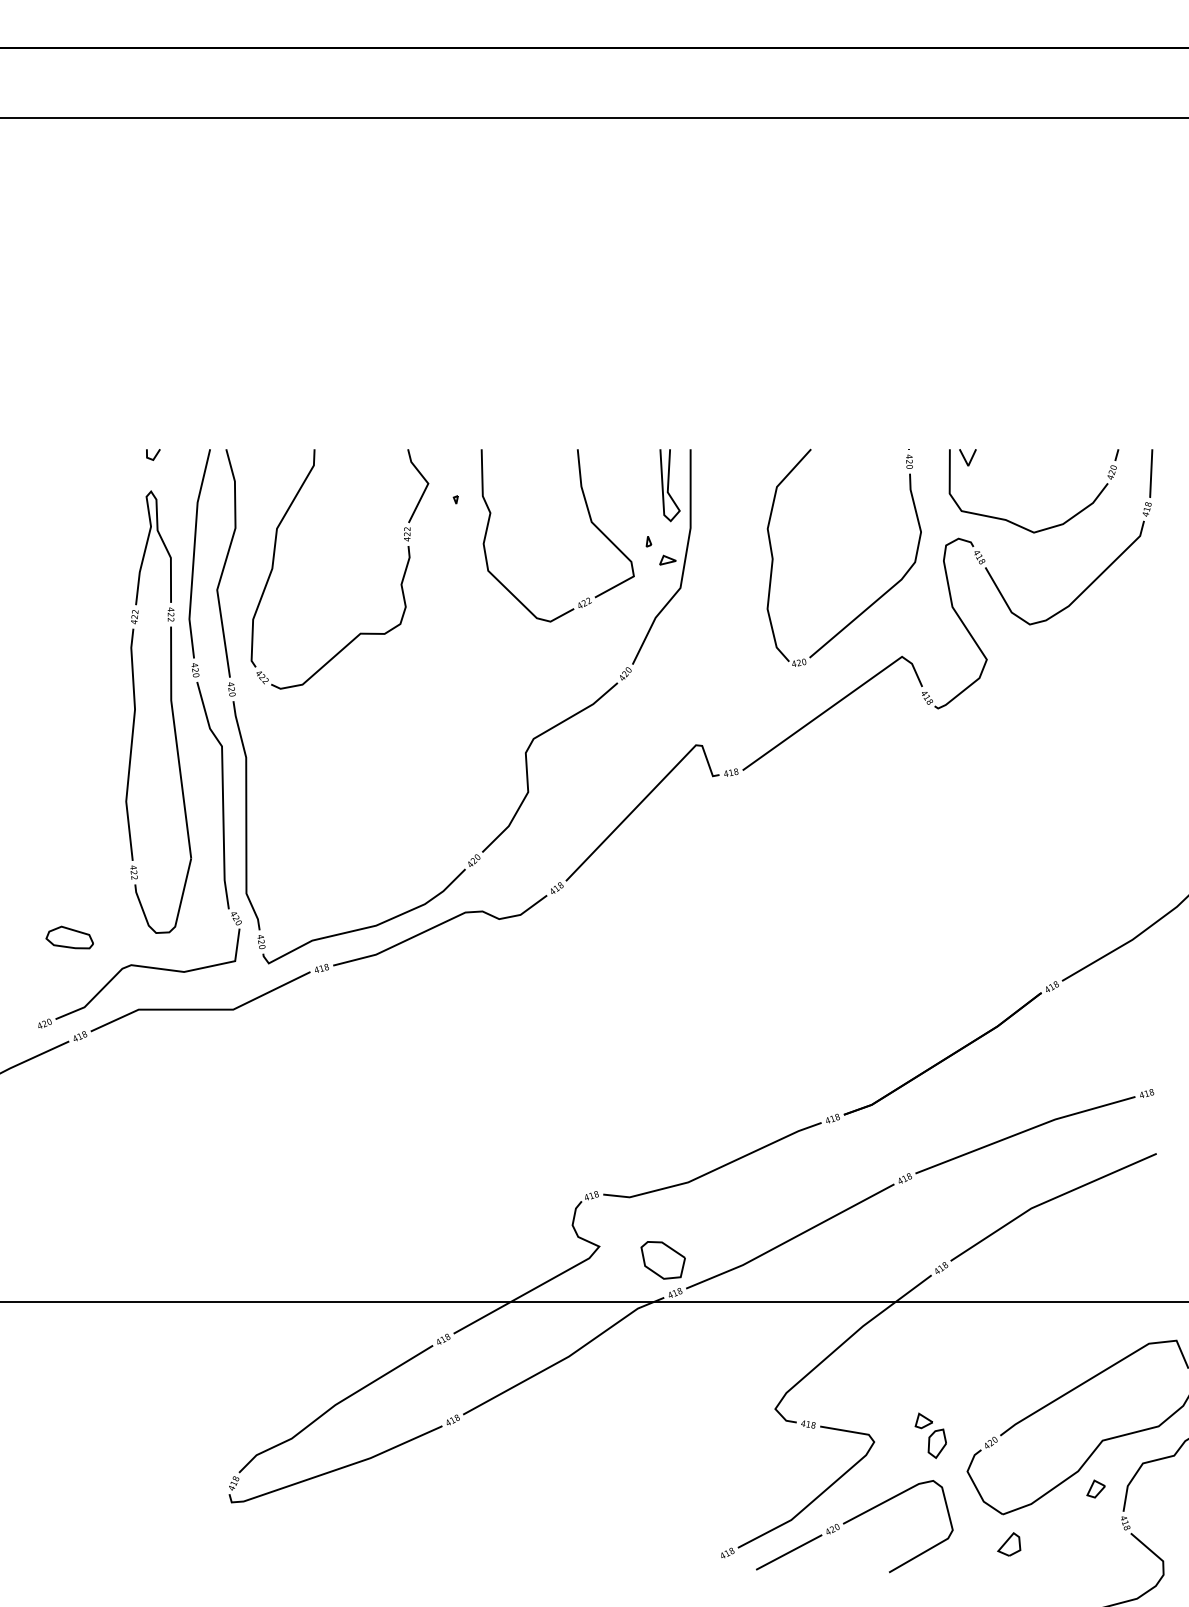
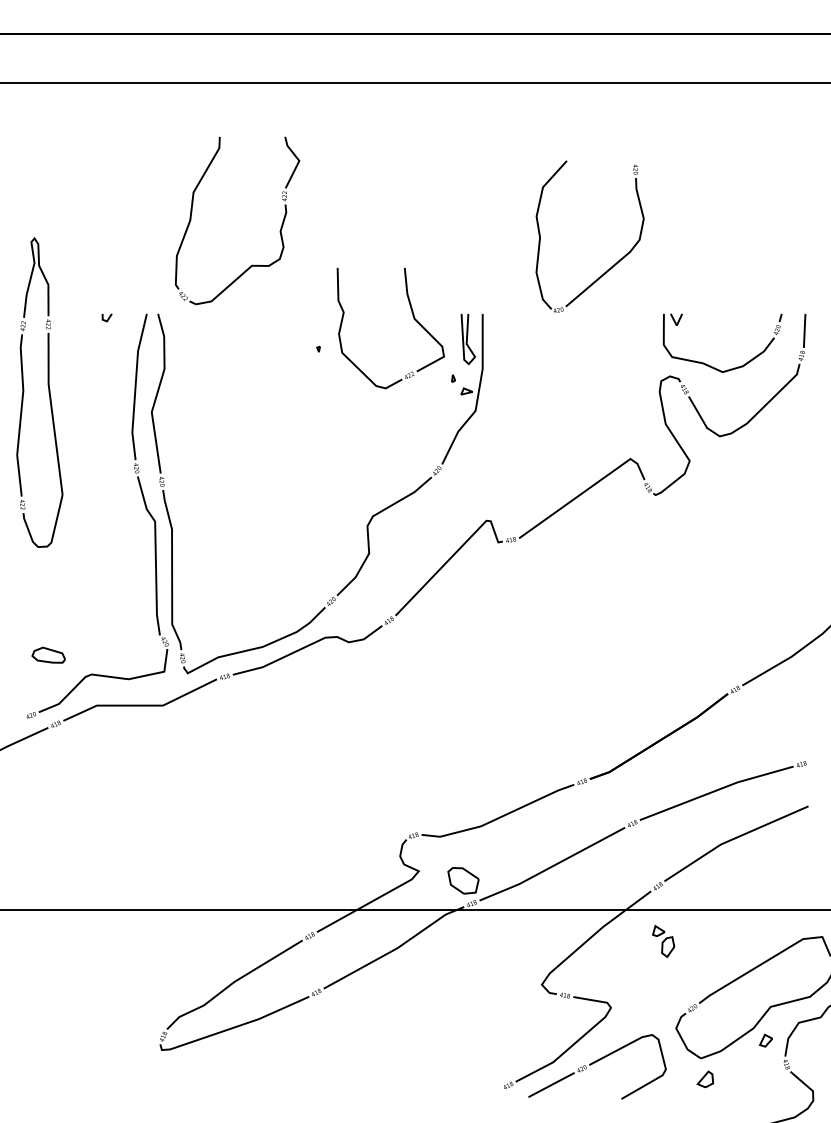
part: (590, 523) -> (413, 319), moved
part: (399, 583) -> (279, 230), moved
part: (877, 597) -> (613, 264), moved
part: (171, 711) -> (48, 392), moved
part: (930, 1435) -> (663, 941), moved

